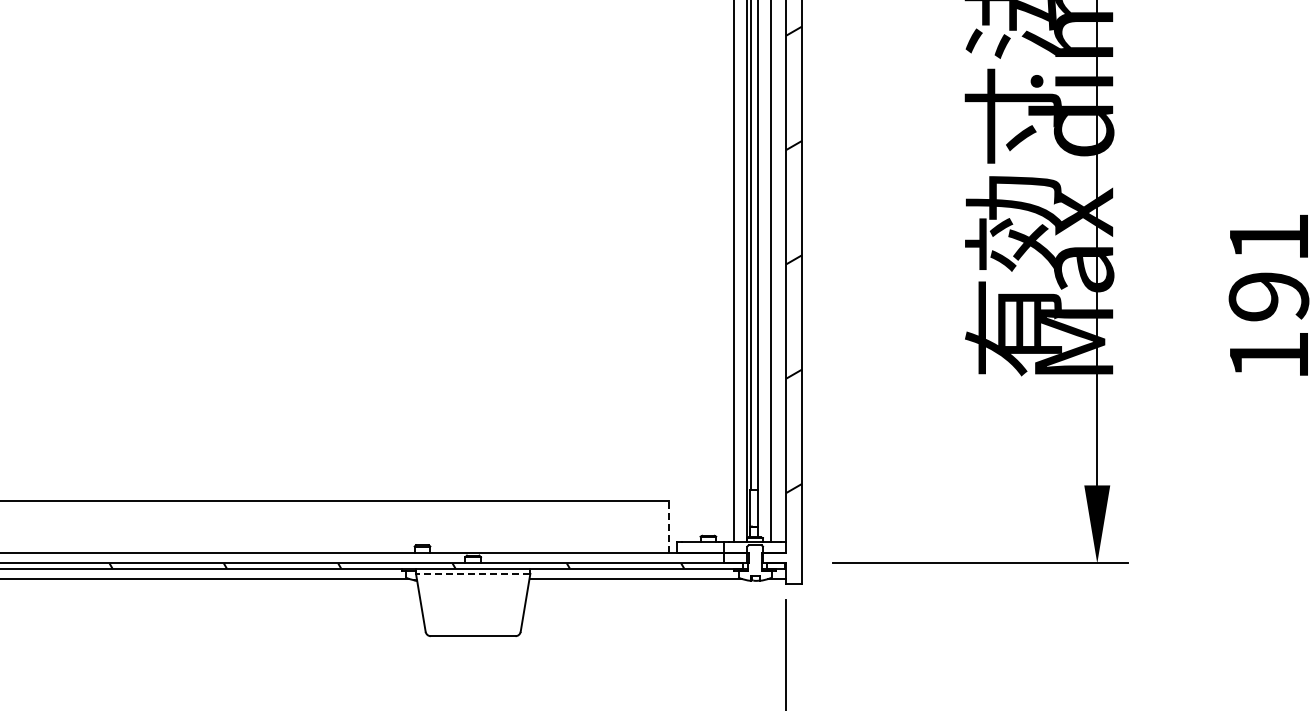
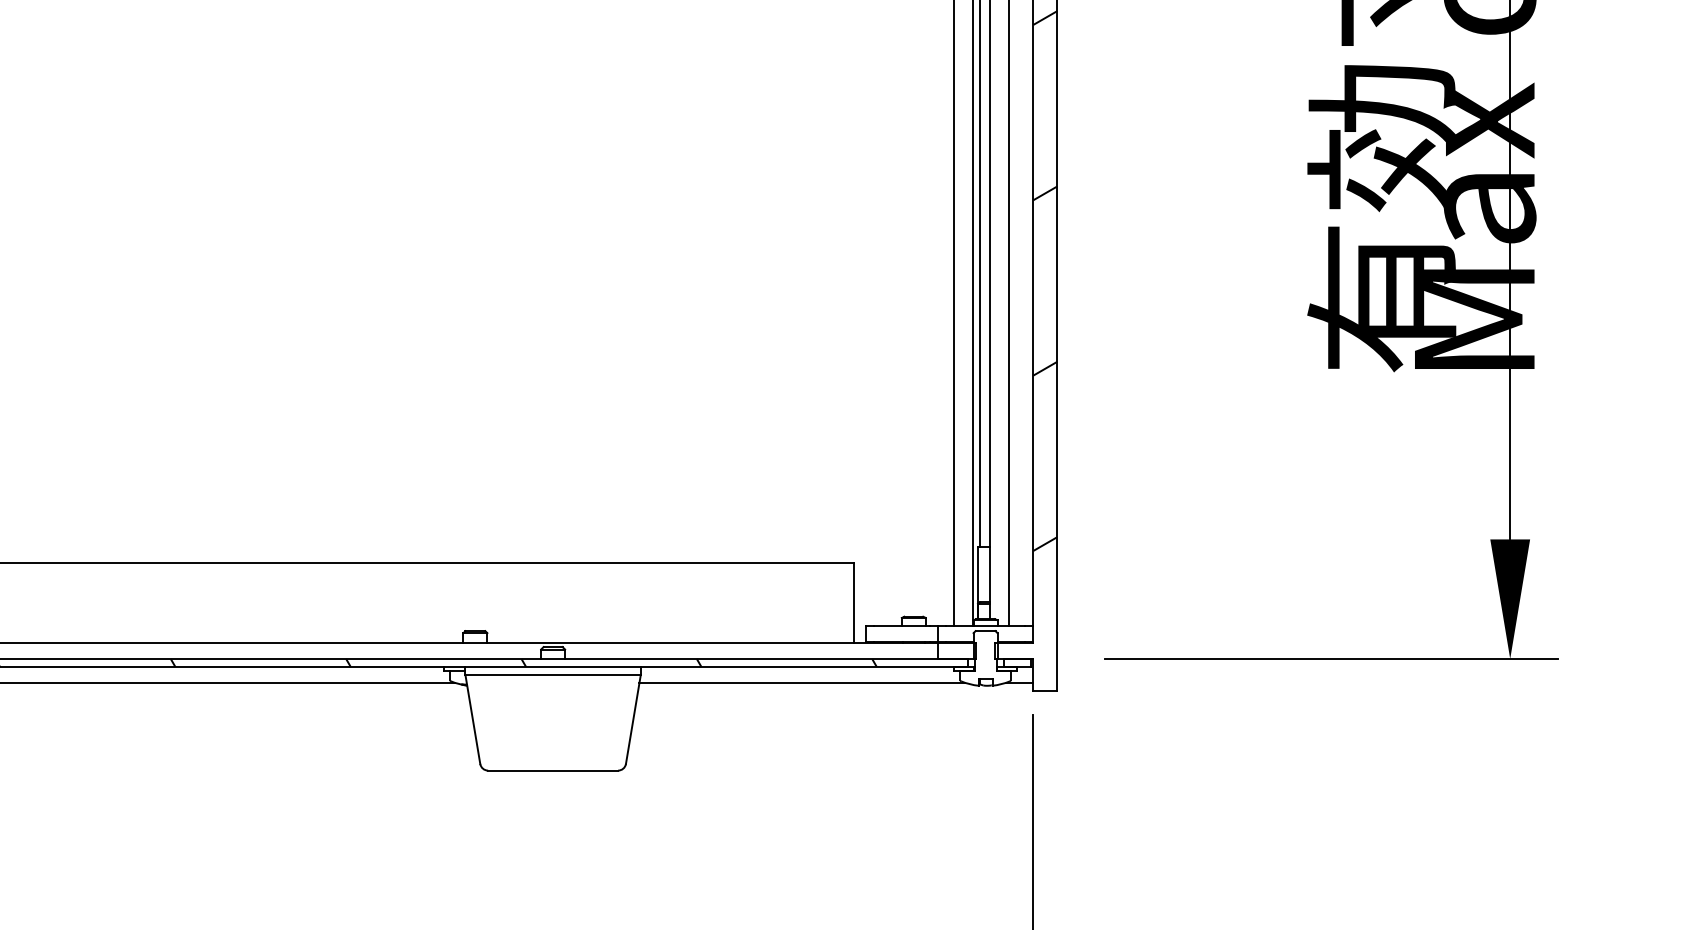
line: (669, 527) -> (854, 603), dashed -> solid
line: (472, 573) -> (552, 674), dashed -> solid

